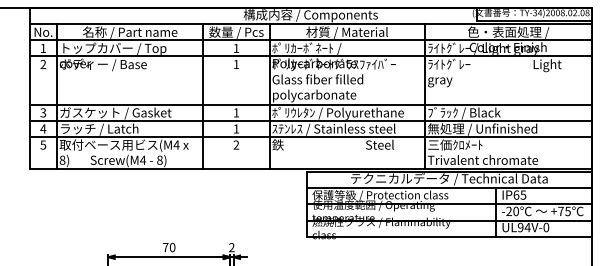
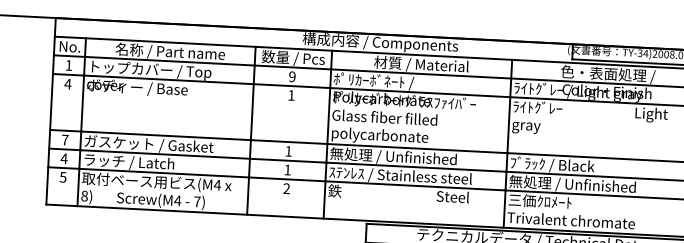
text: (236, 48) -> (292, 76), 1 -> 9
text: (43, 64) -> (68, 84), 2 -> 4
text: (43, 112) -> (65, 139), 3 -> 7
text: (337, 112) -> (405, 156), ﾎﾟﾘｳﾚﾀﾝ / Polyurethane -> 無処理 / Unfinished
text: (159, 159) -> (196, 200), 8) -> 7)

